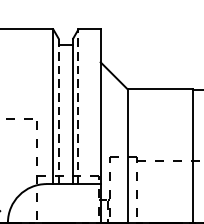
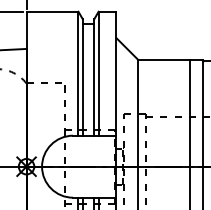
line: (78, 106) -> (98, 73), dashed -> solid
line: (58, 110) -> (82, 76), dashed -> solid

